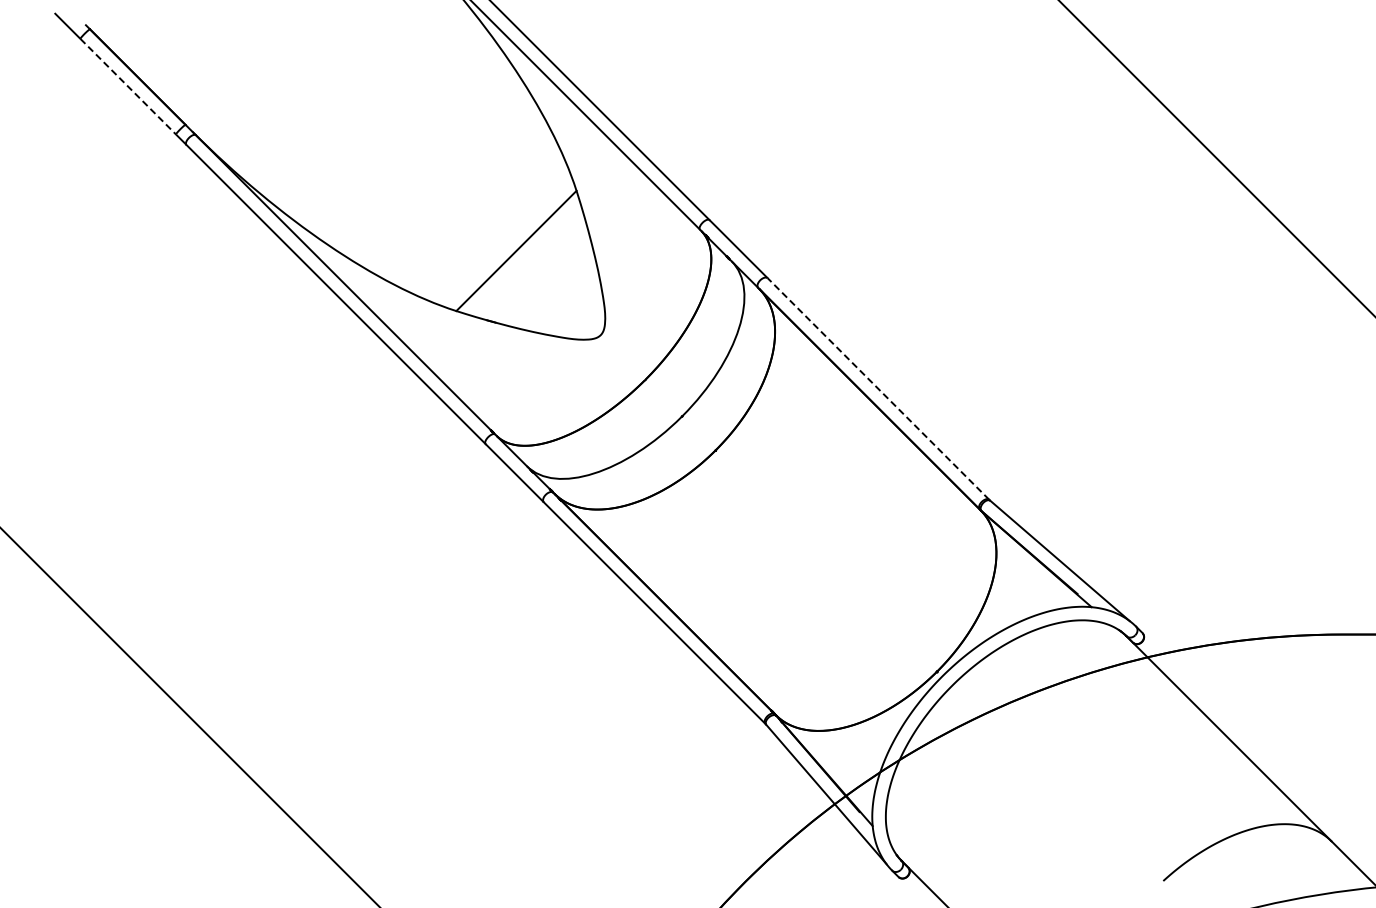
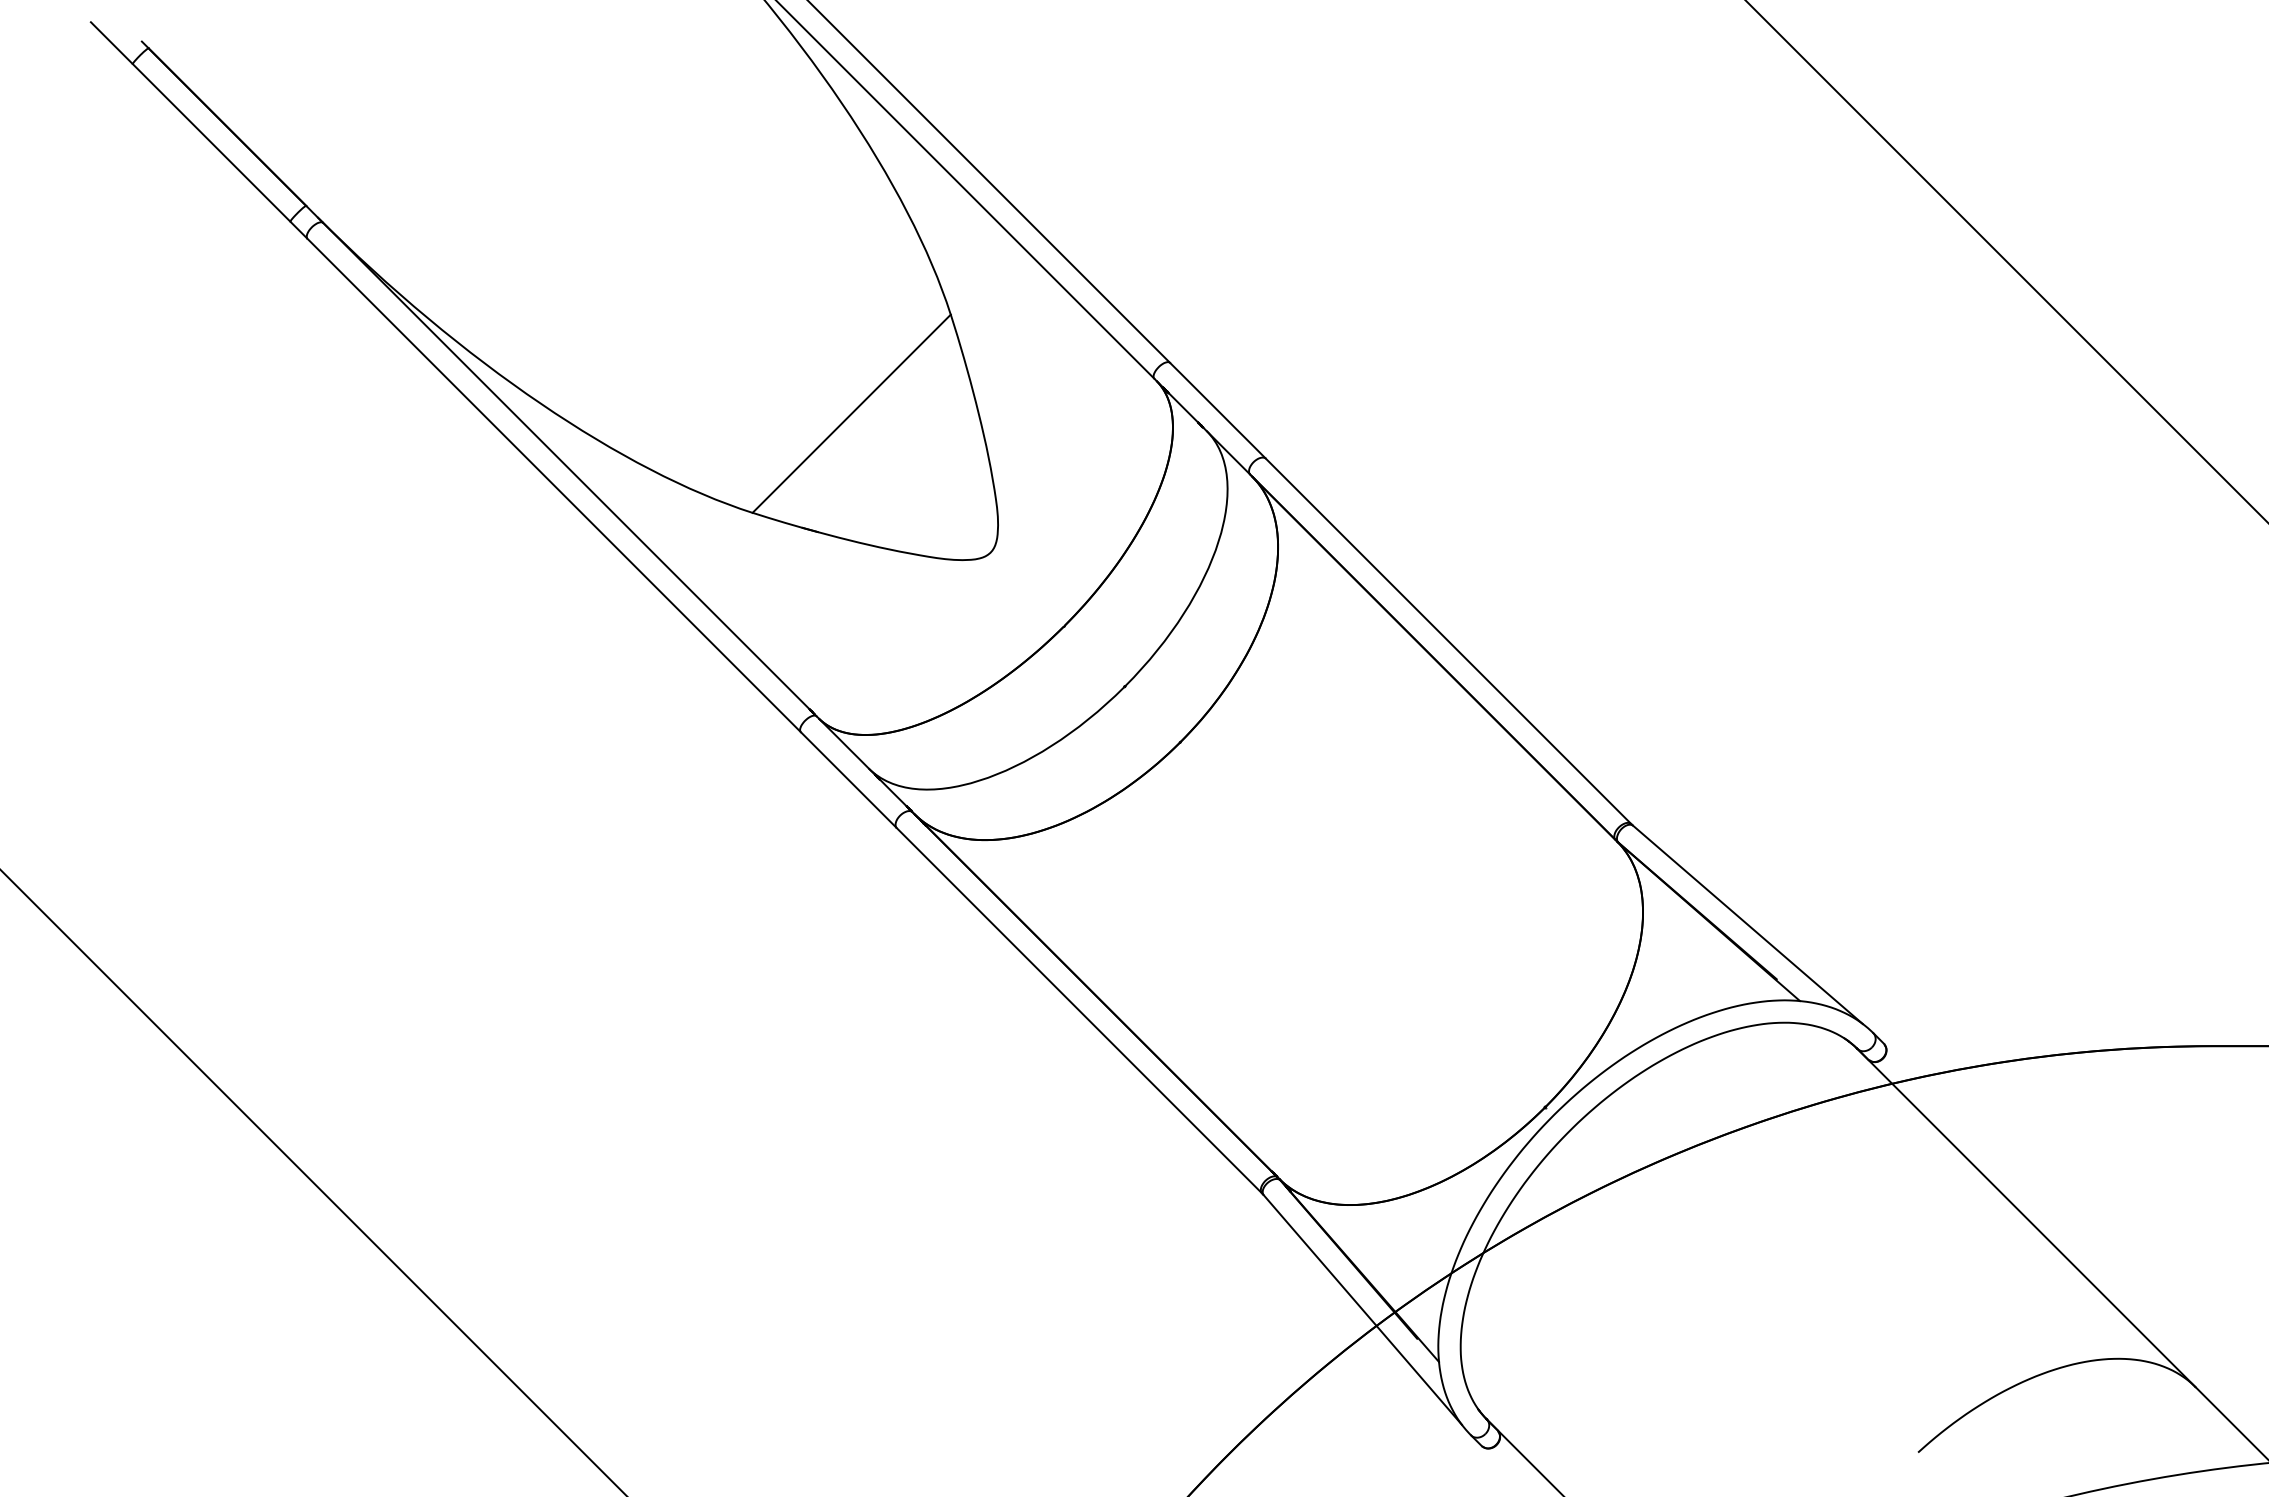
line: (128, 86) -> (212, 142), dashed -> solid
line: (878, 389) -> (1448, 642), dashed -> solid

